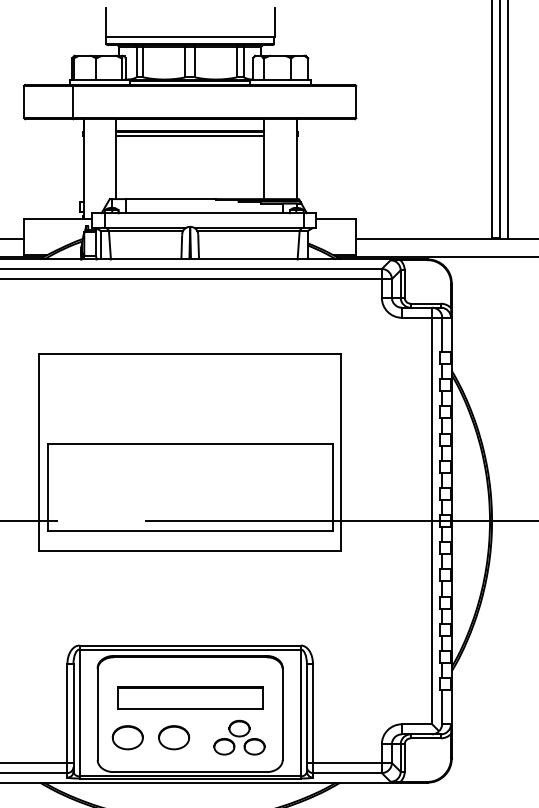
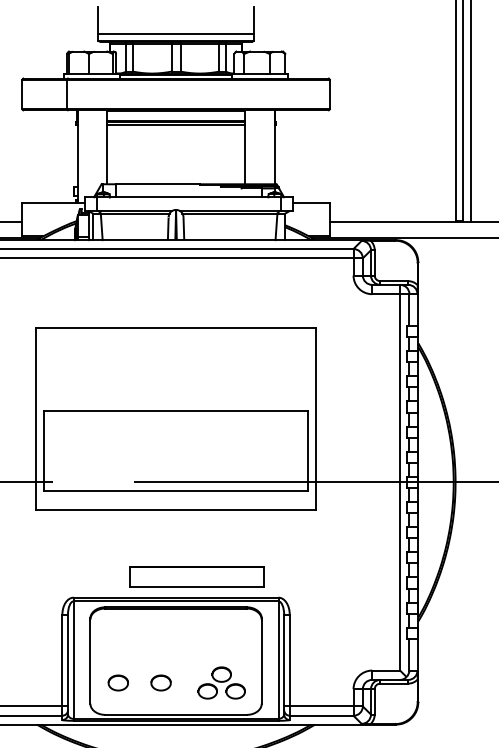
part: (189, 698) -> (196, 576), moved
part: (128, 737) -> (118, 682), size x0.7
part: (173, 737) -> (160, 682), size x0.7

